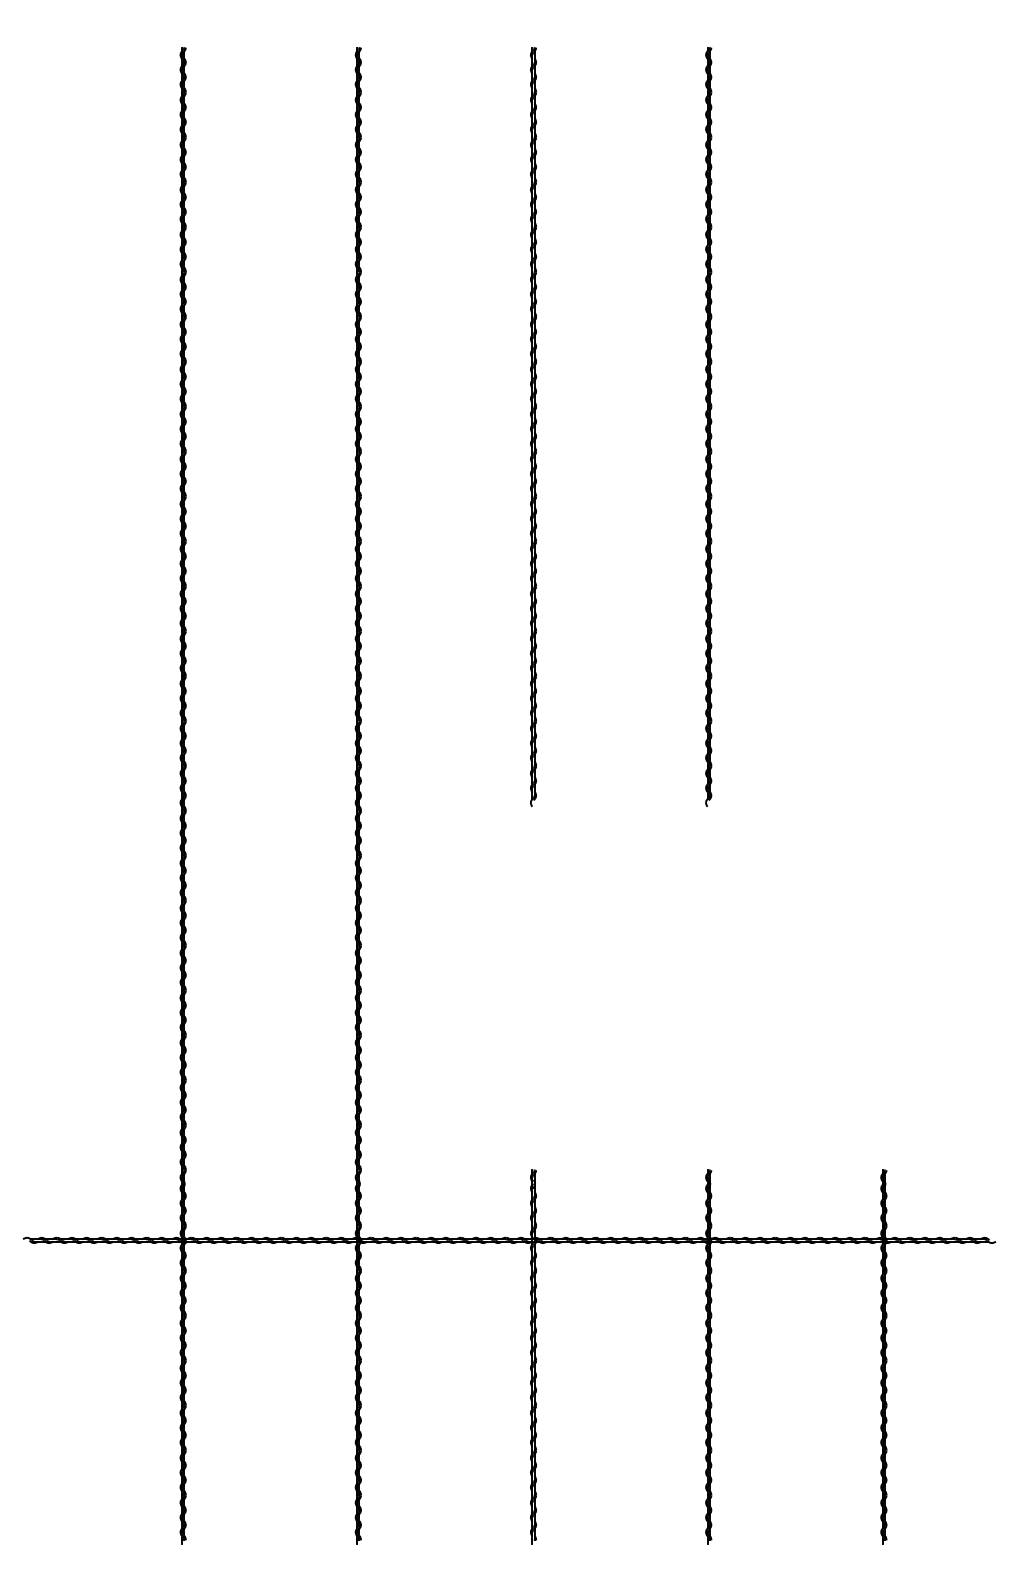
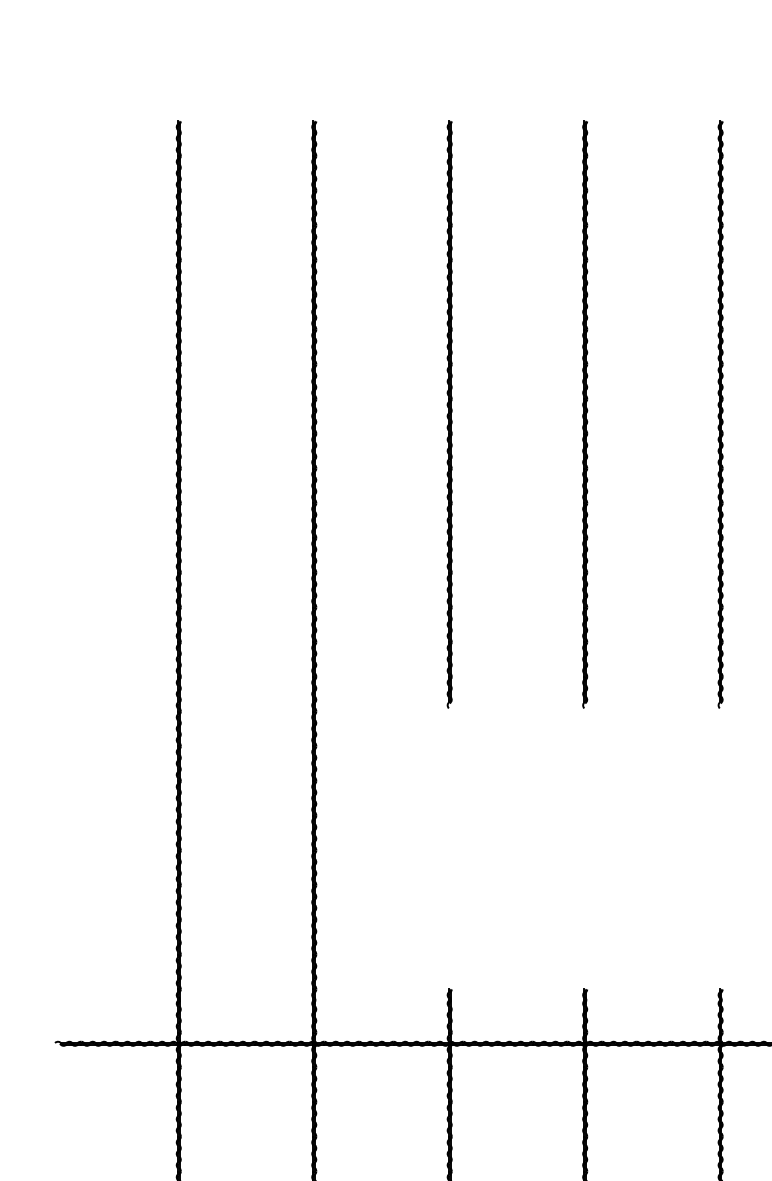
part: (883, 426) -> (720, 414), added

